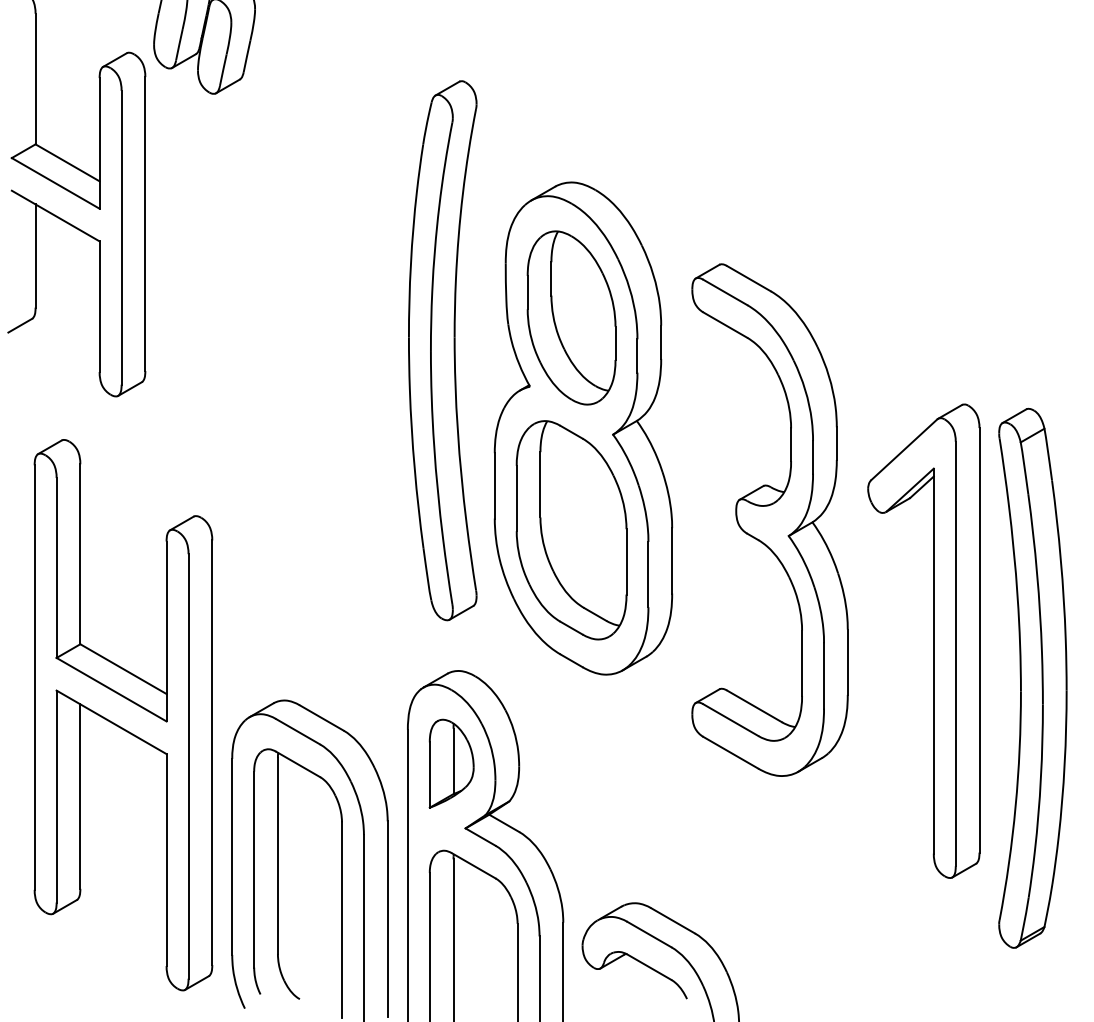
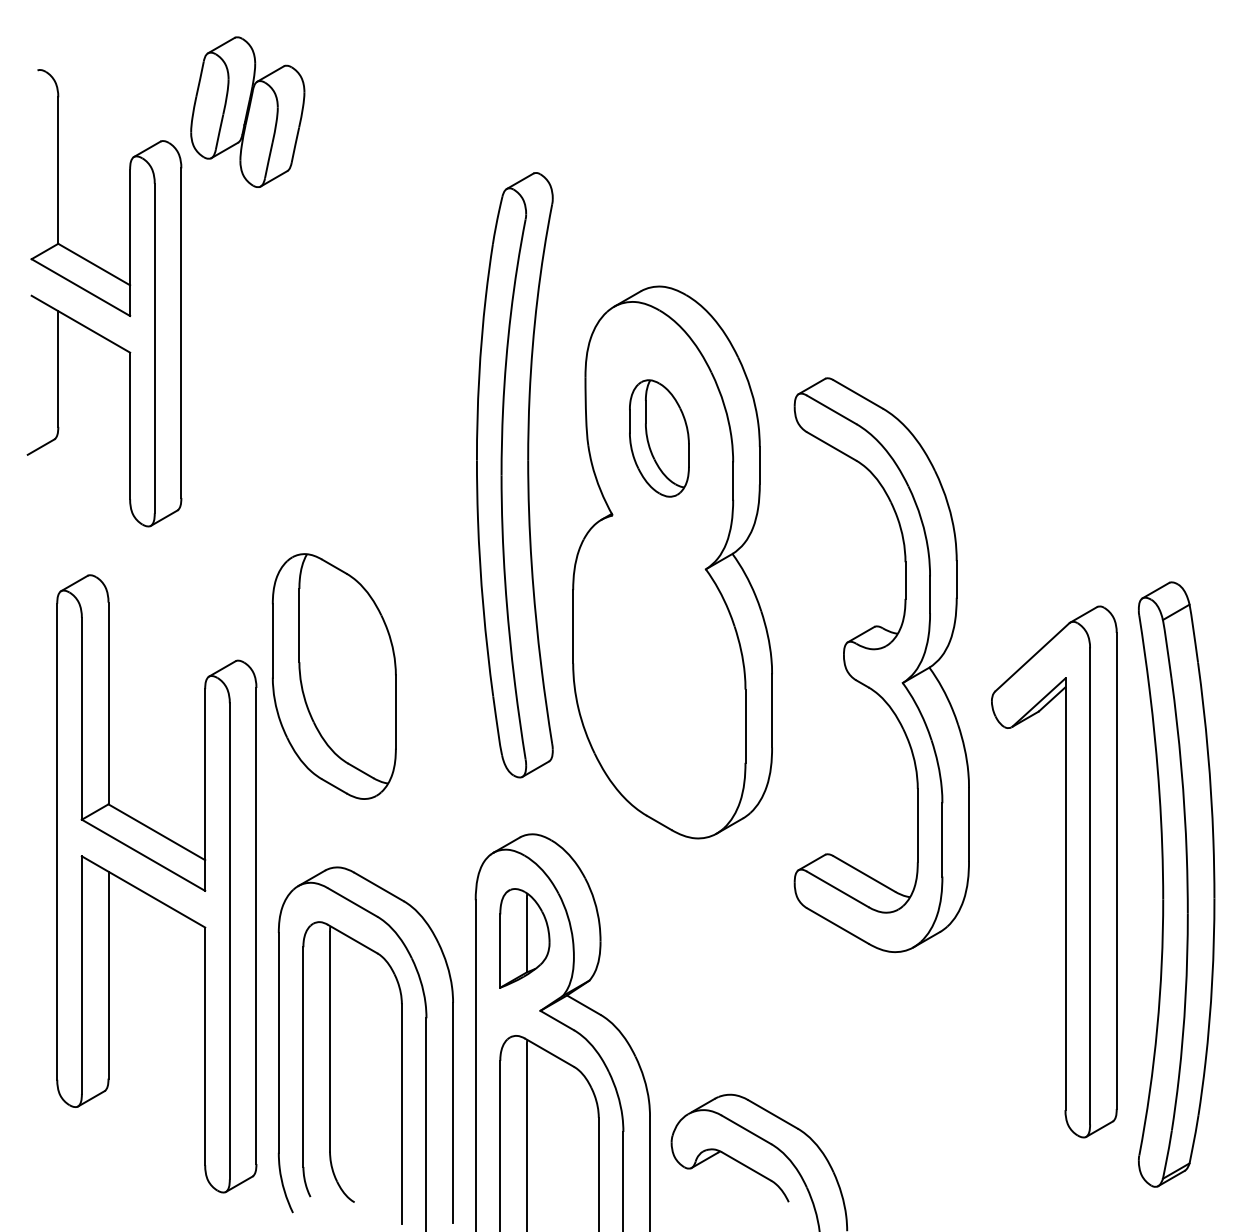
part: (571, 317) -> (659, 438), size x0.6
part: (570, 530) -> (333, 676), moved
part: (933, 640) -> (1065, 871), moved
part: (1032, 678) -> (1176, 884), moved

